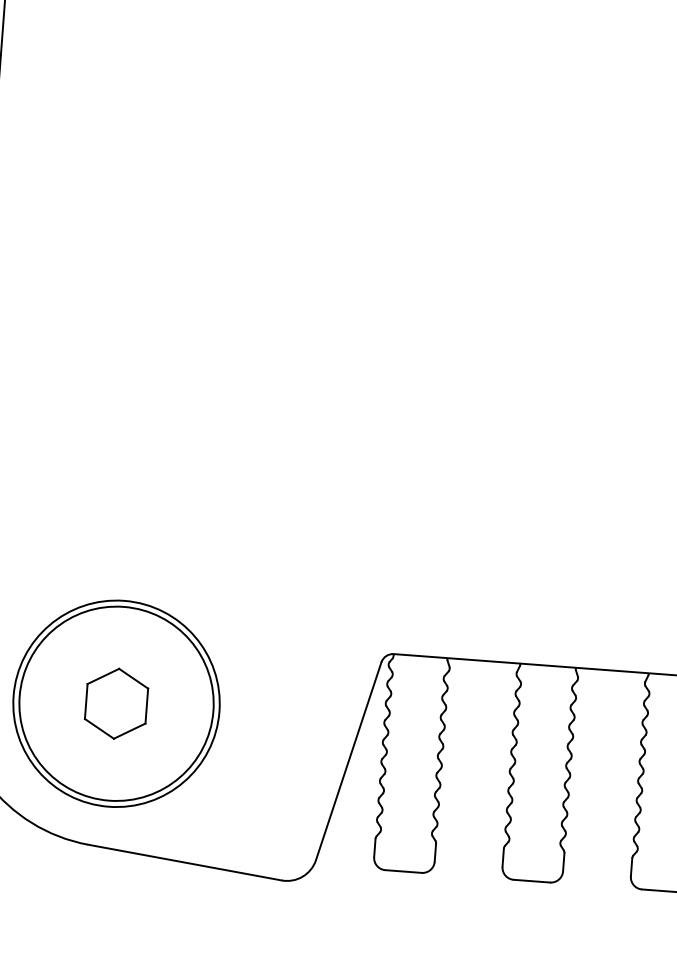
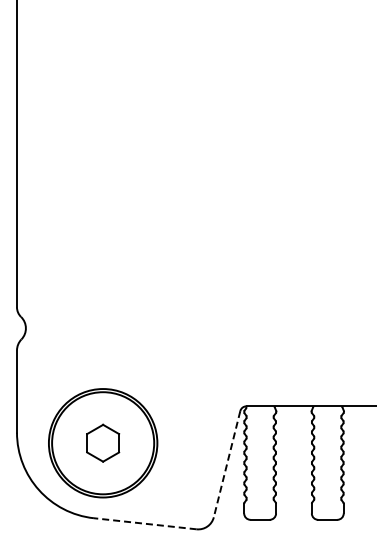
line: (349, 761) -> (227, 464), solid -> dashed
line: (185, 862) -> (145, 523), solid -> dashed

